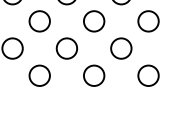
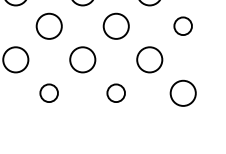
circle: (147, 20) -> (182, 25), size x0.7
circle: (39, 75) -> (48, 92), size x0.7
circle: (93, 75) -> (115, 92), size x0.7

